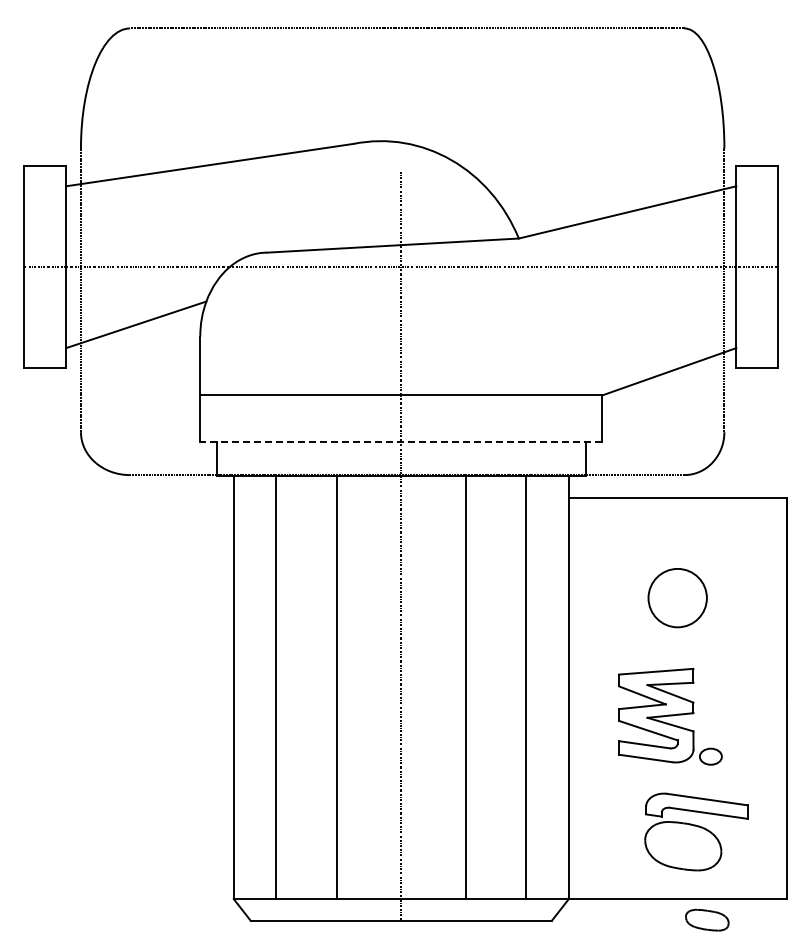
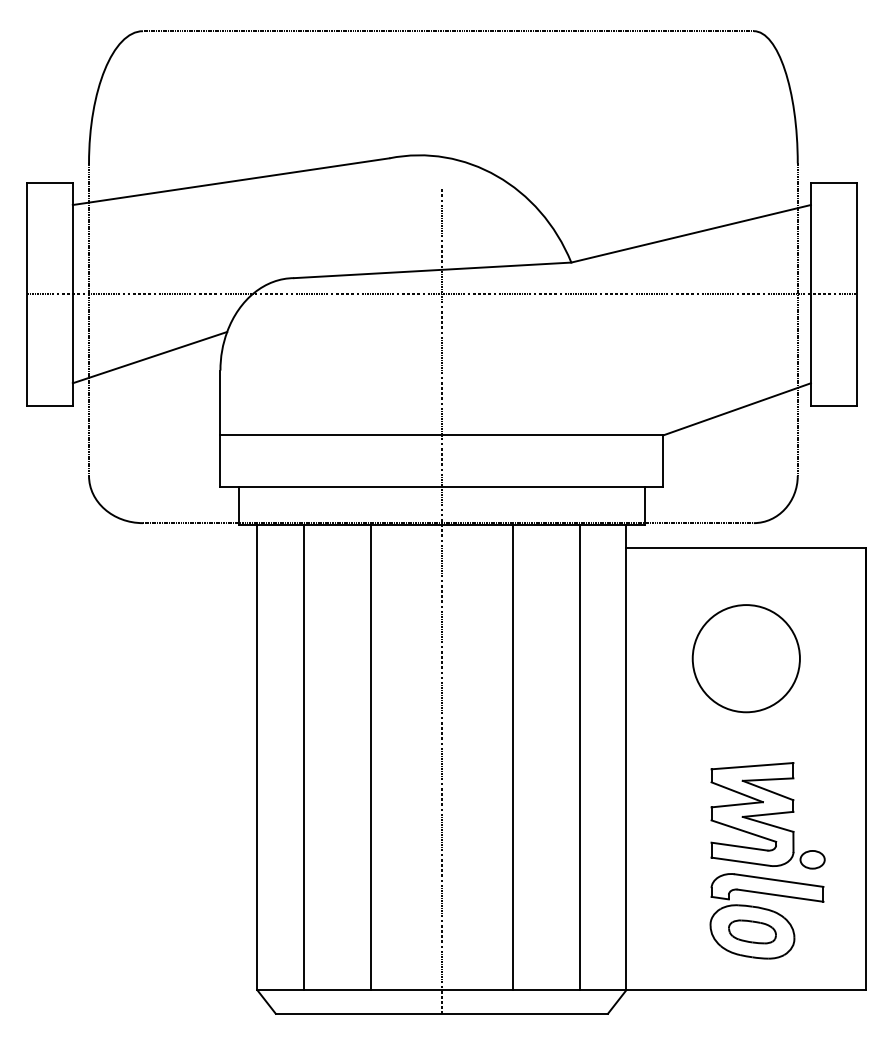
line: (400, 442) -> (440, 487), dashed -> solid
circle: (677, 597) -> (746, 657), size x1.67
part: (670, 716) -> (768, 815), moved
part: (707, 919) -> (752, 931), moved

